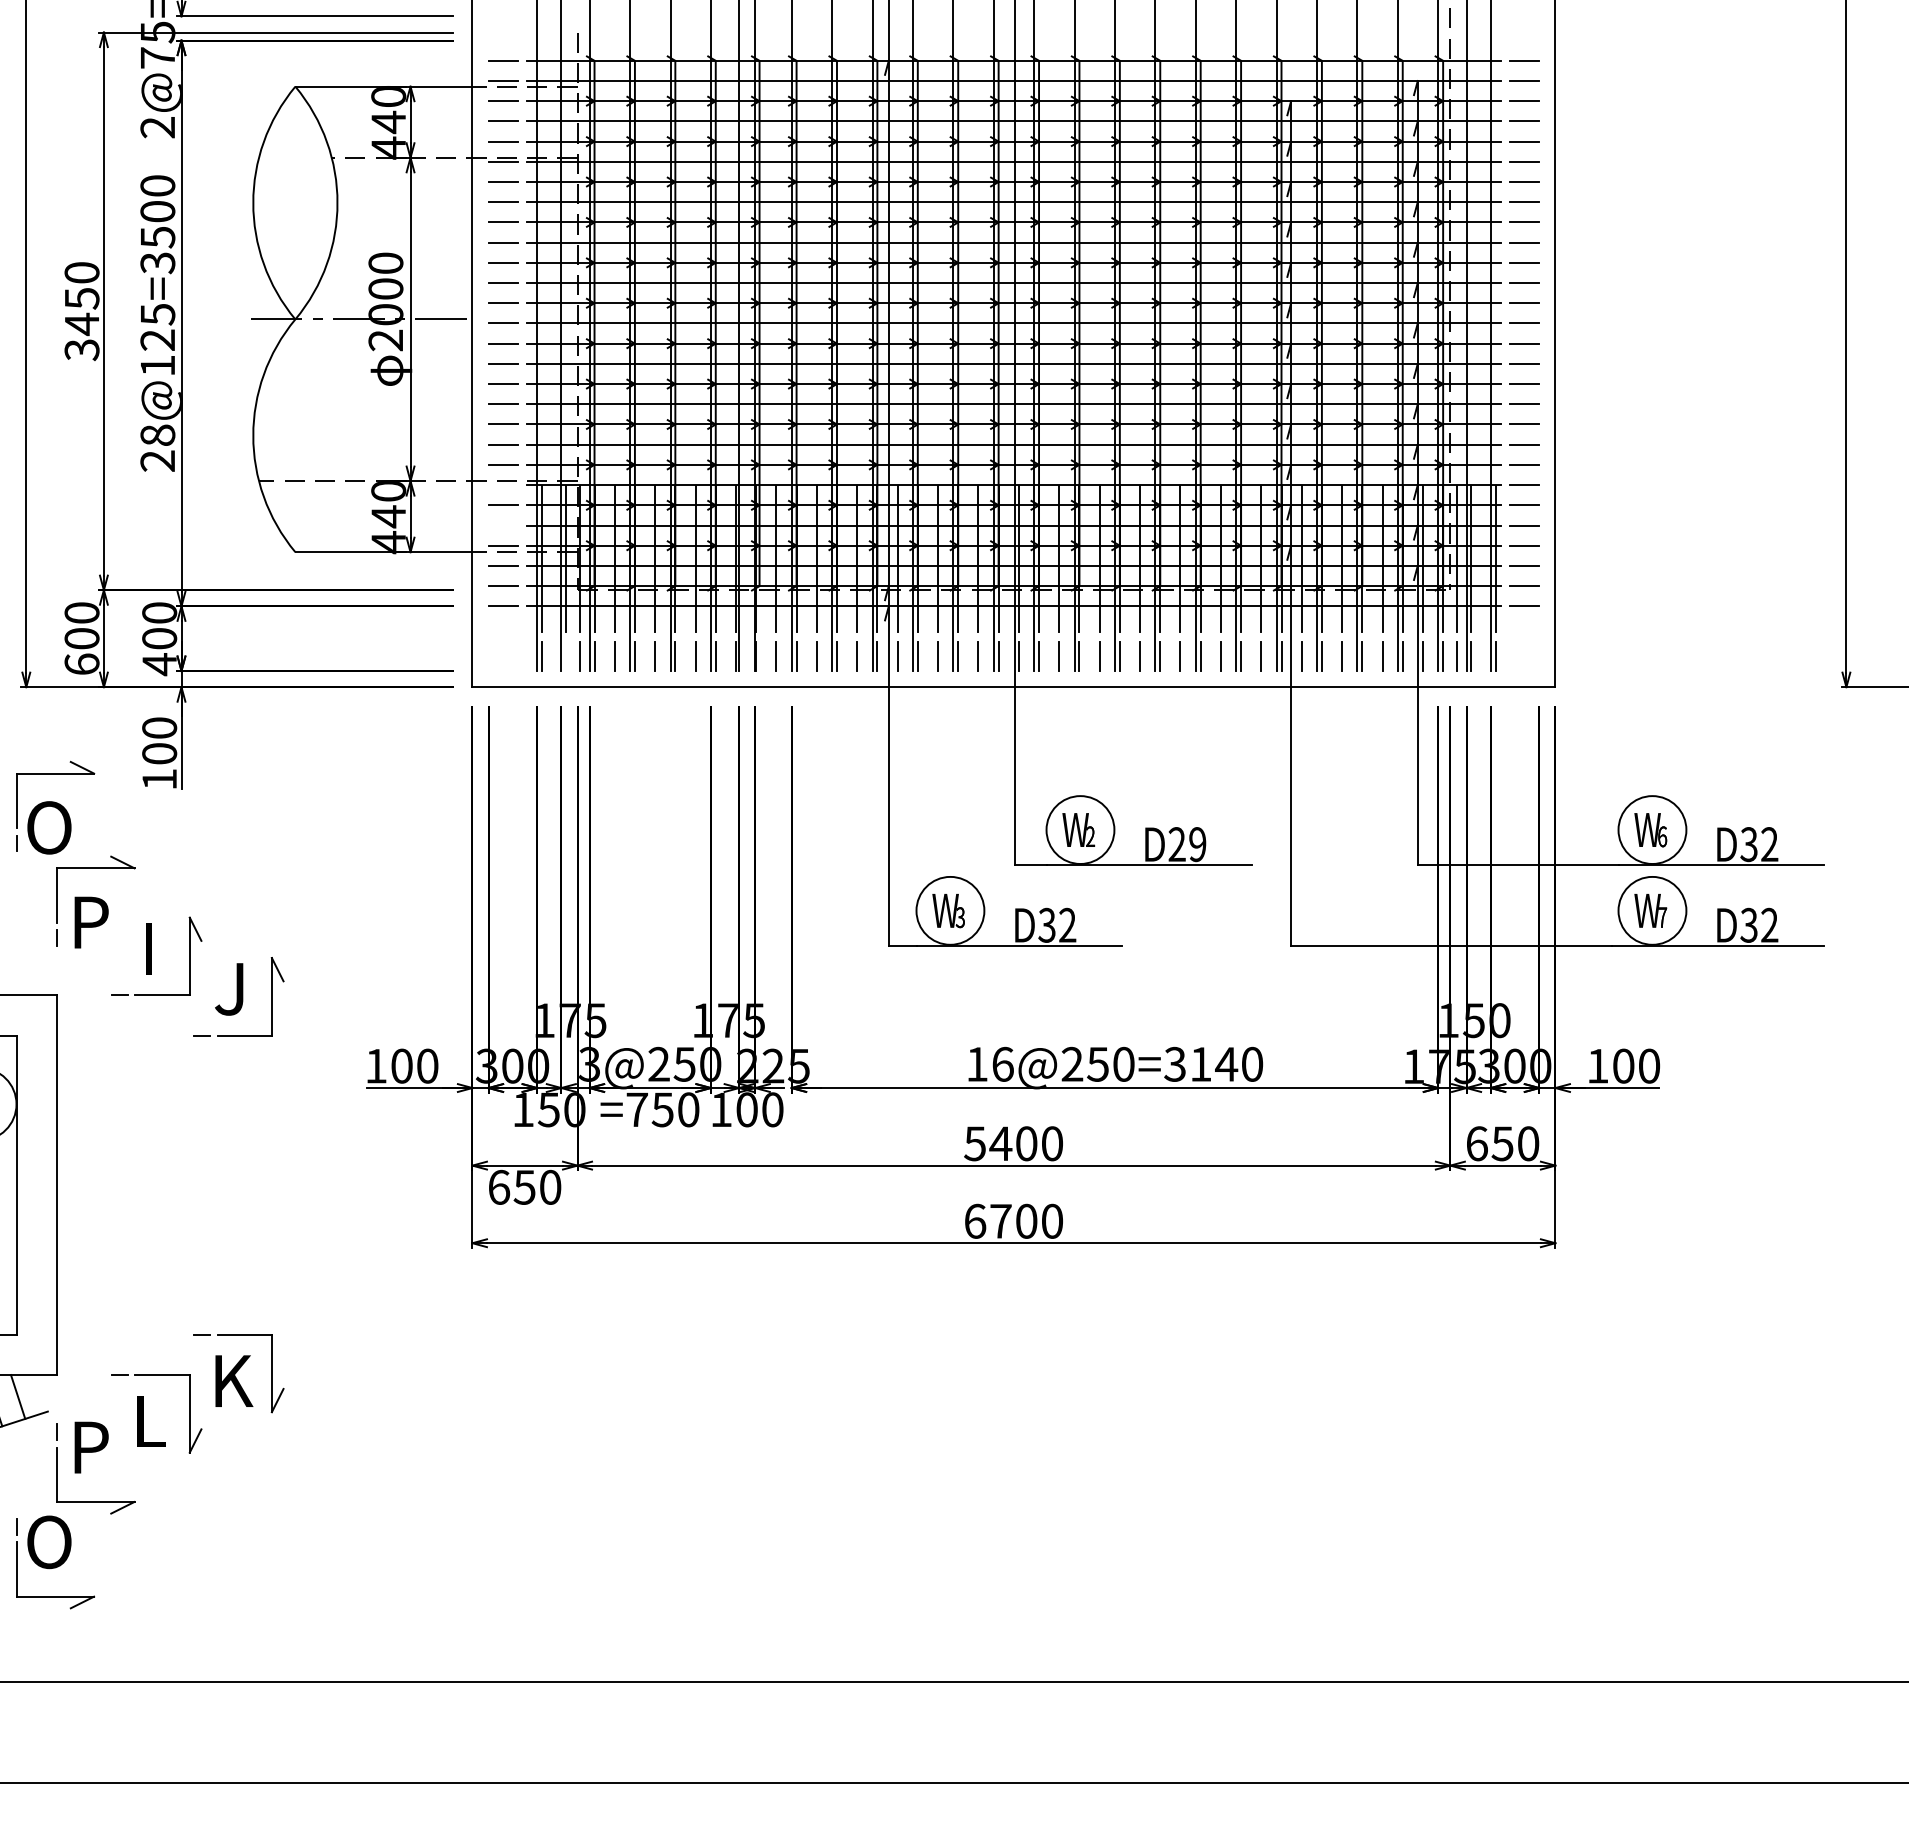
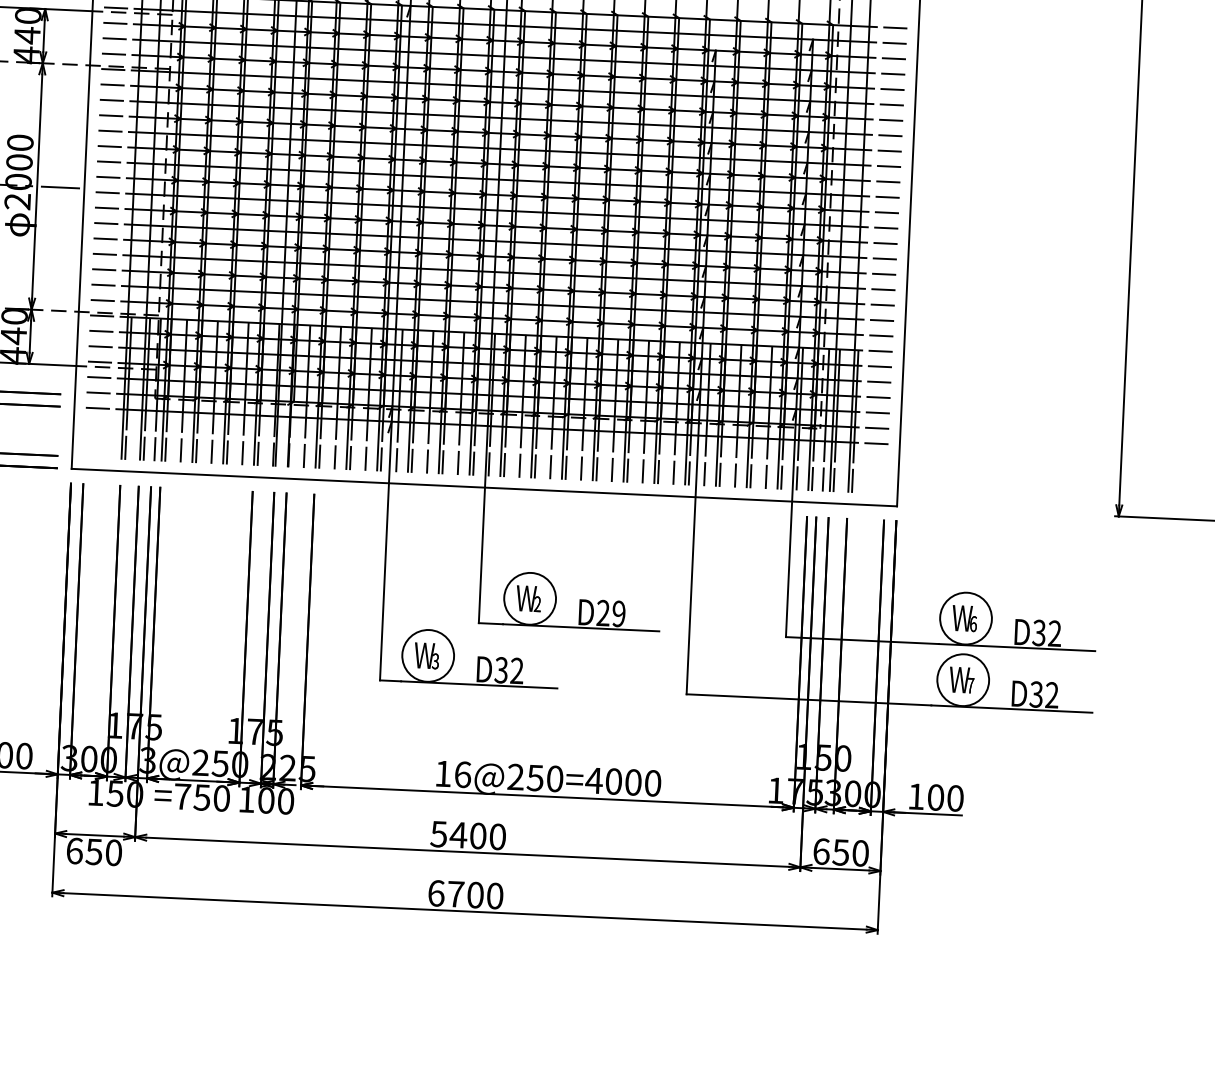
line: (502, 485) -> (101, 316), added
line: (502, 525) -> (100, 346), added
line: (566, 655) -> (144, 448), added
text: (1200, 1063) -> (613, 780), 16@250=3140 -> 16@250=4000

